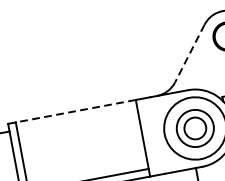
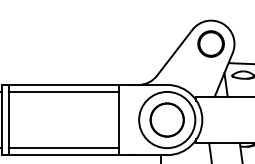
line: (189, 54) -> (174, 53), dashed -> solid
line: (74, 110) -> (63, 84), dashed -> solid
line: (77, 118) -> (64, 91), added
circle: (194, 128) -> (166, 119), size x1.67

